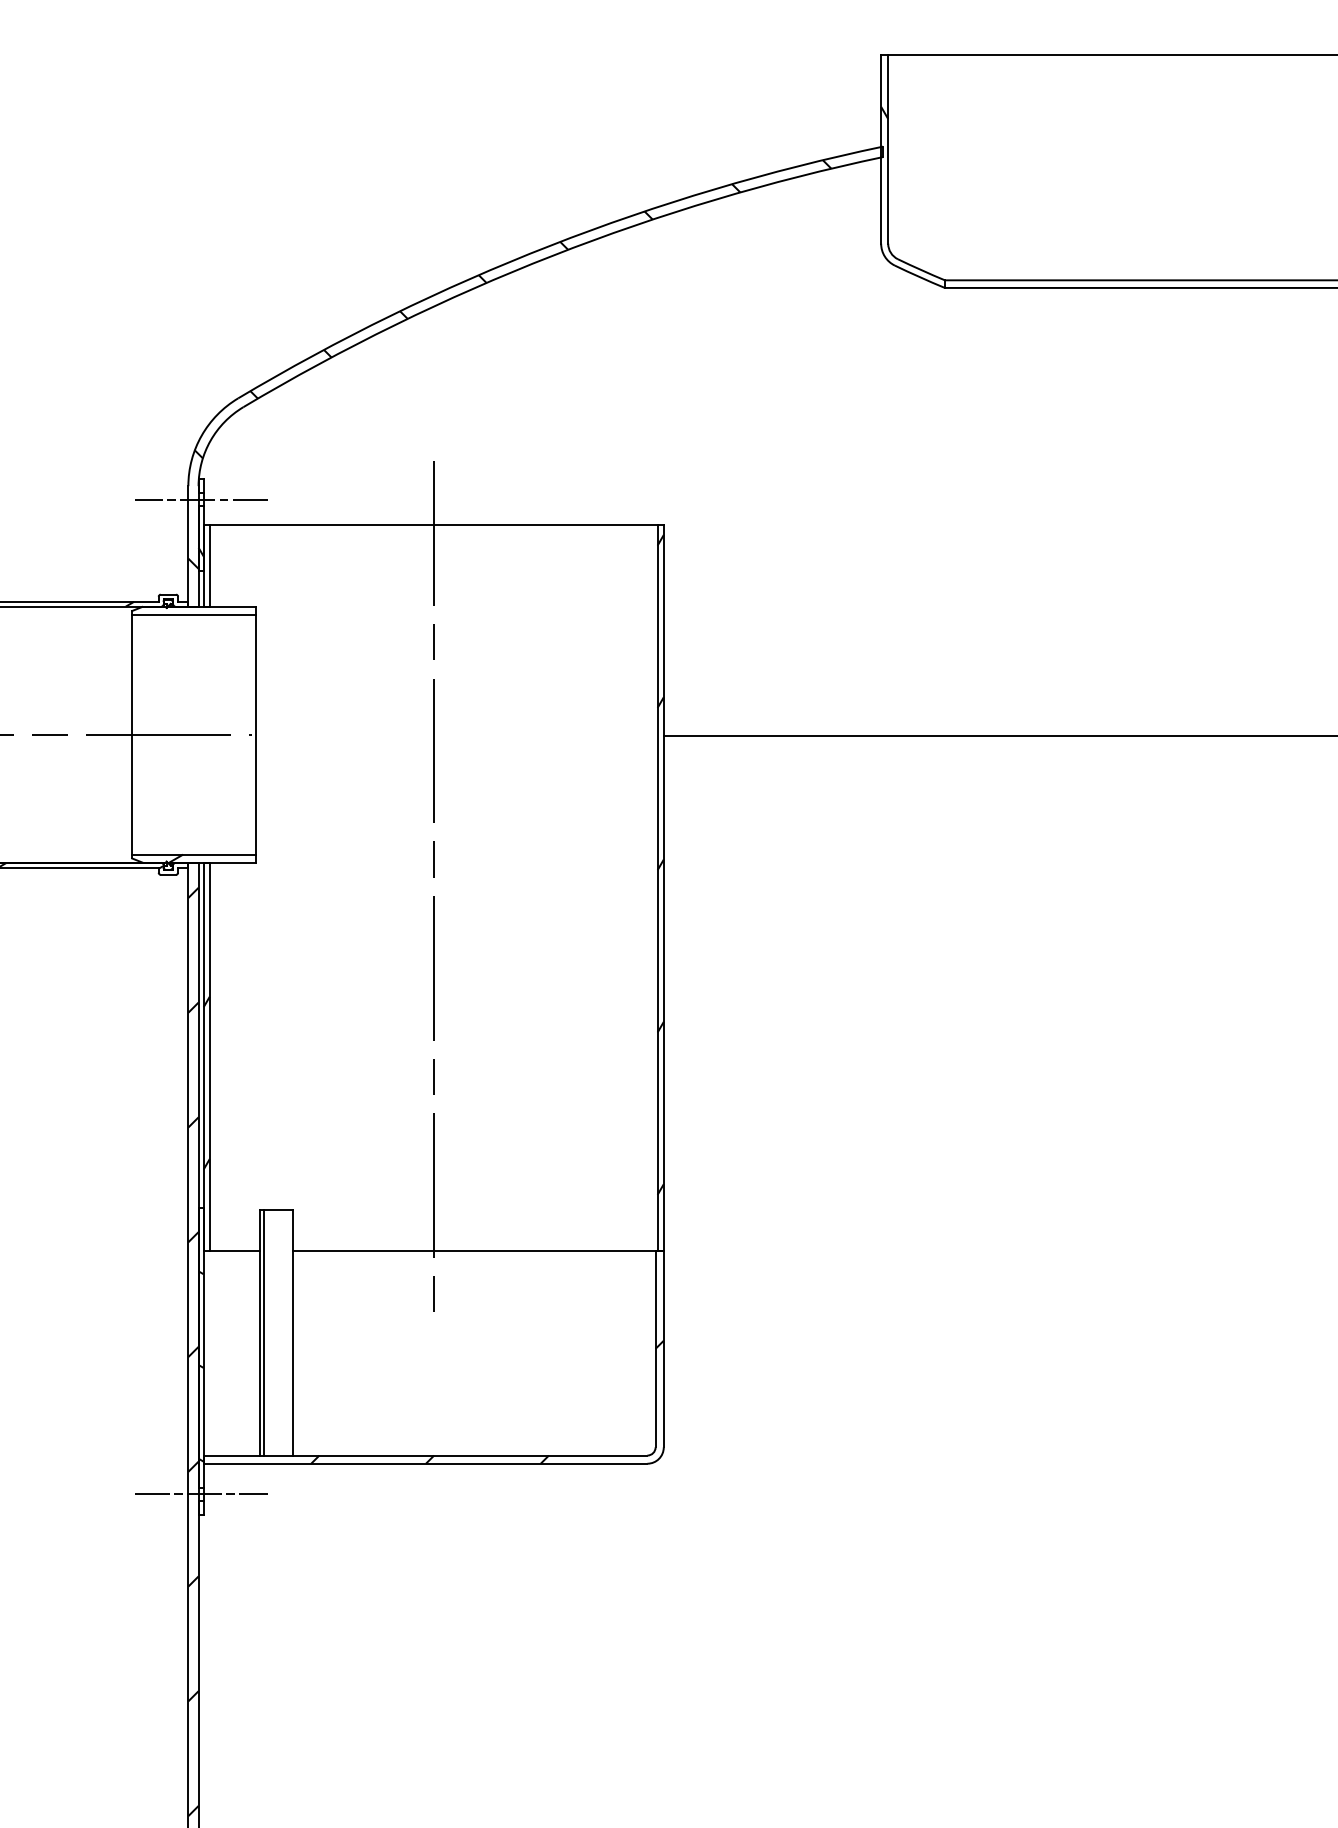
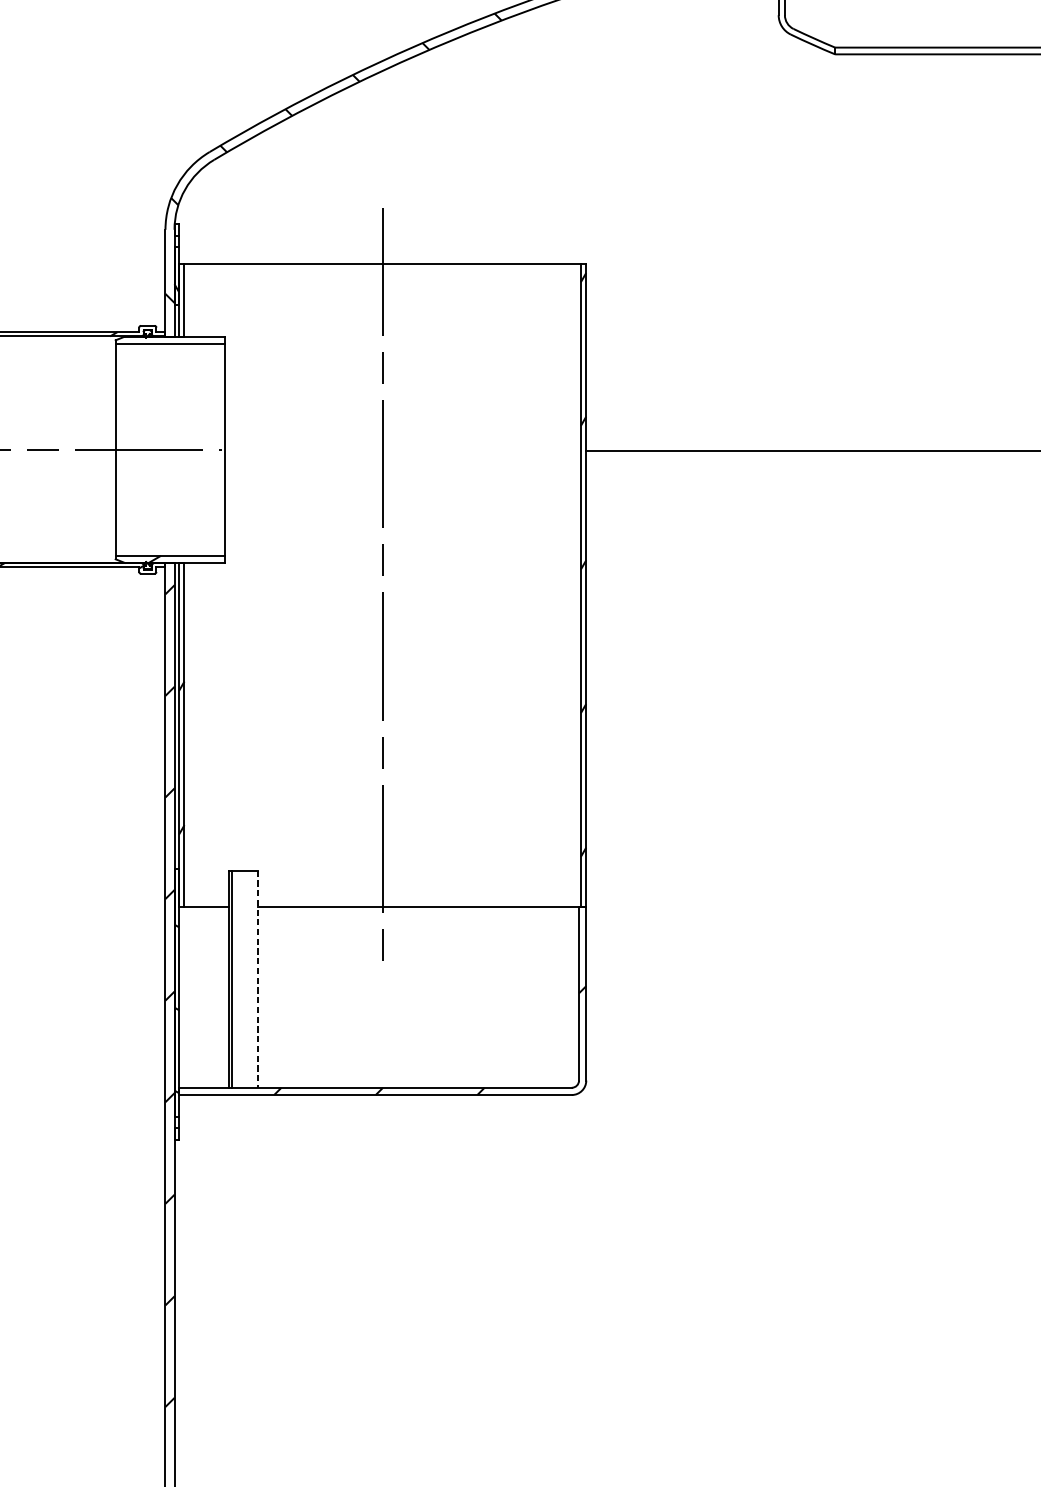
line: (200, 499) -> (176, 241), removed
line: (292, 1332) -> (257, 978), solid -> dashed
line: (200, 1494) -> (176, 1122), removed

